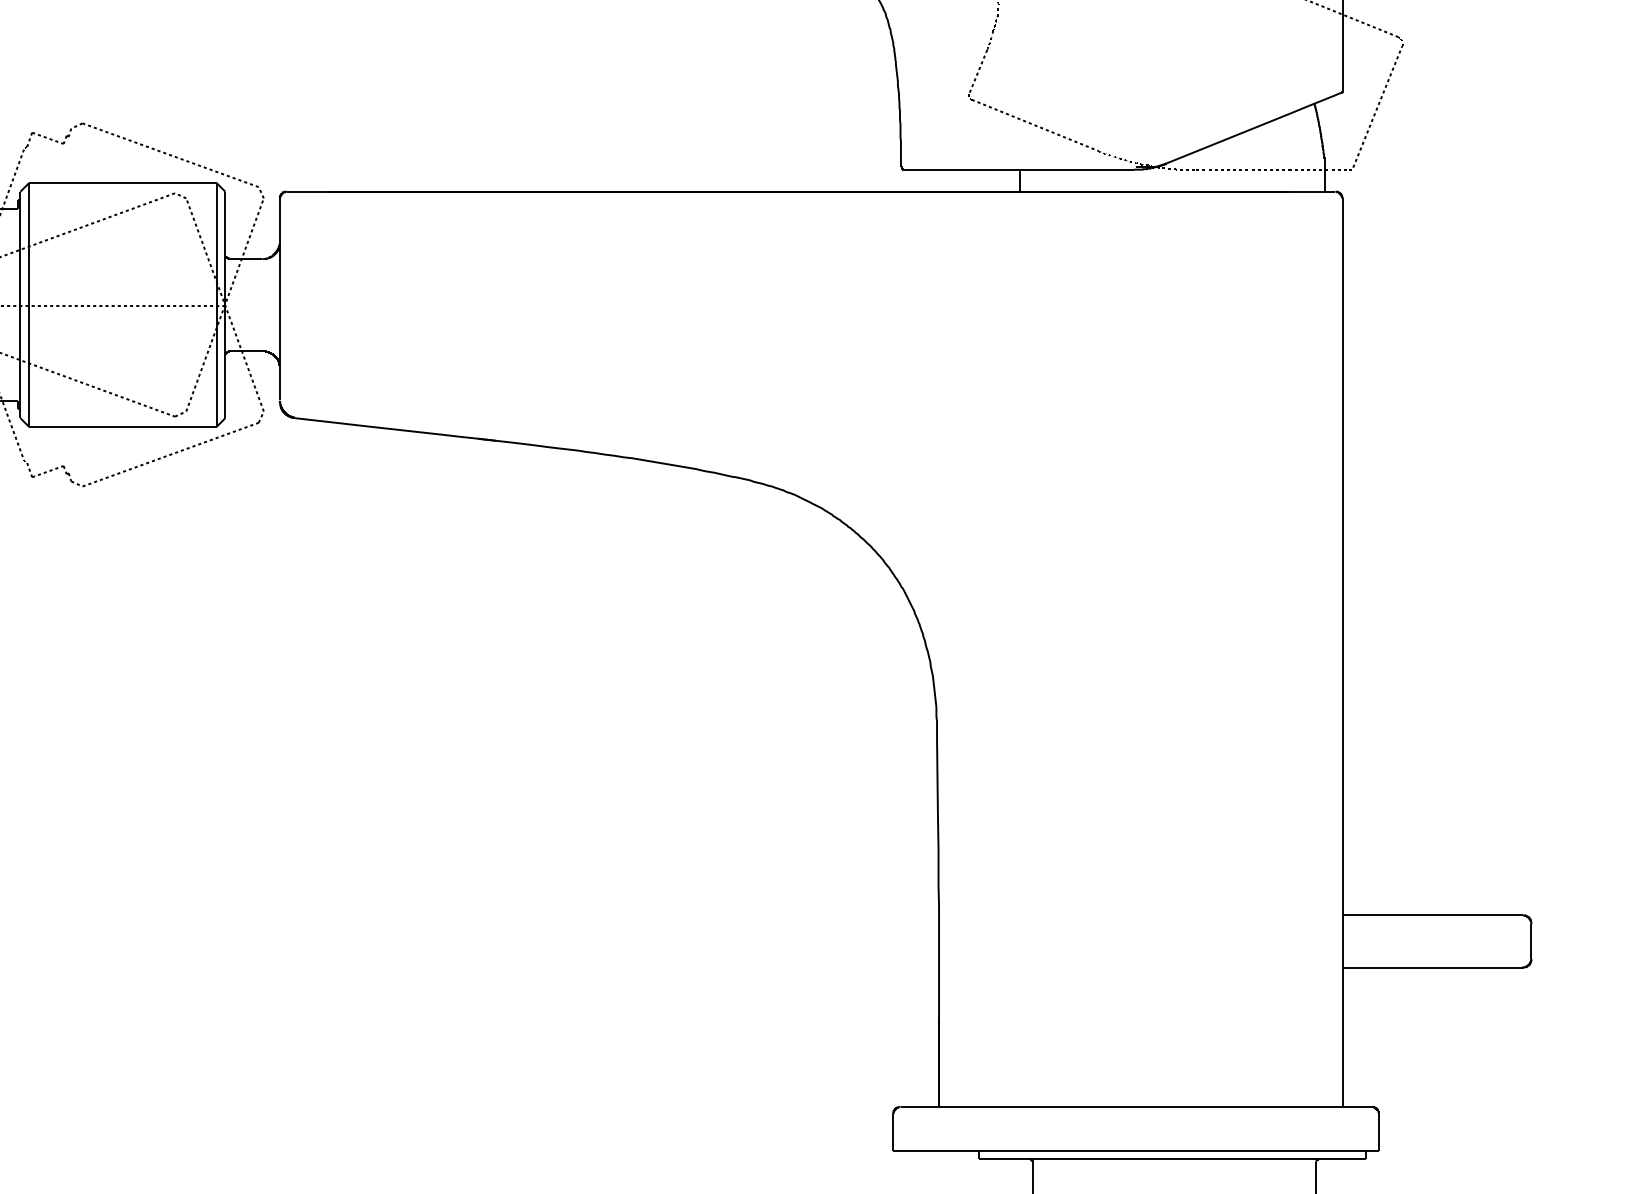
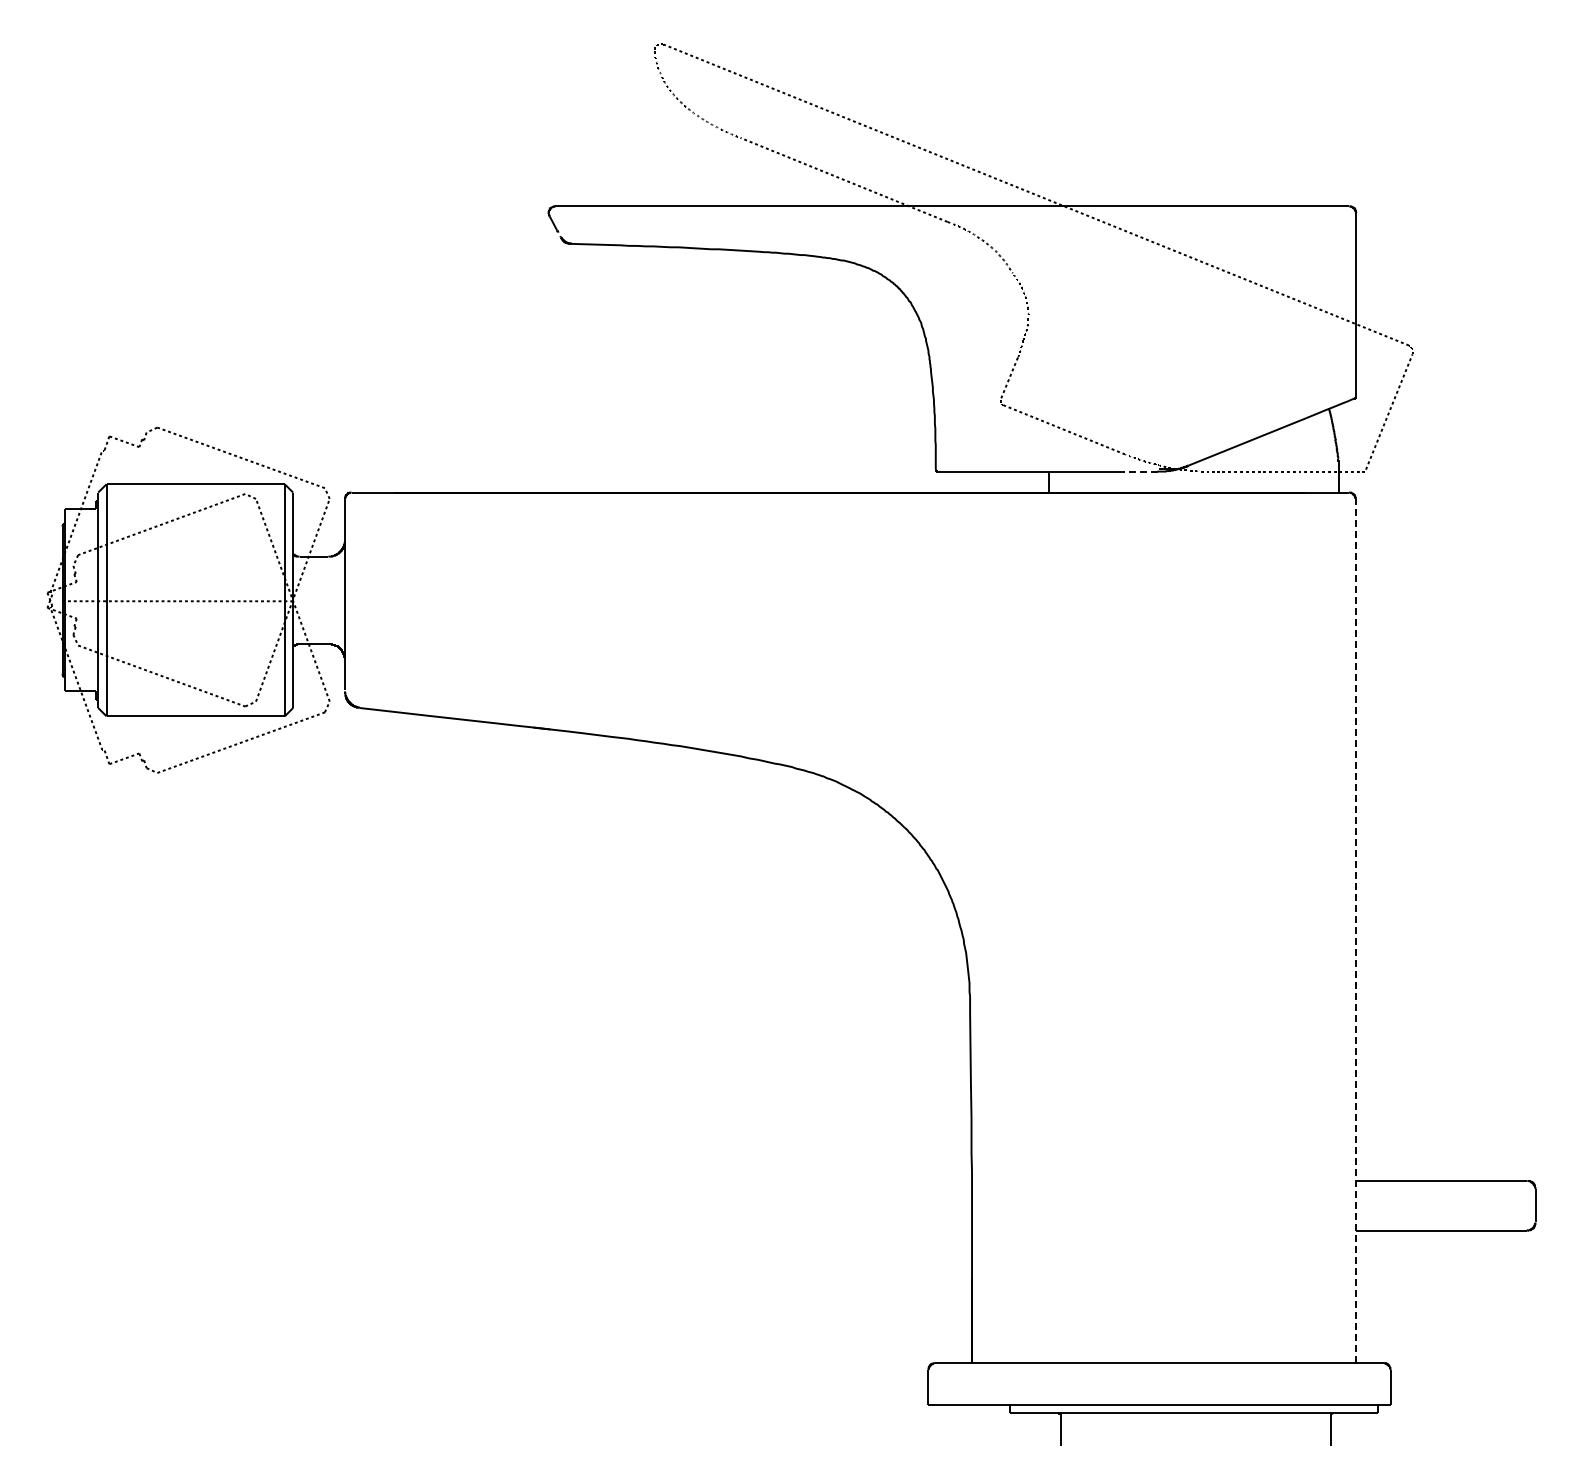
line: (1113, 169) -> (1137, 471), solid -> dashed
line: (1342, 652) -> (1355, 930), solid -> dashed

